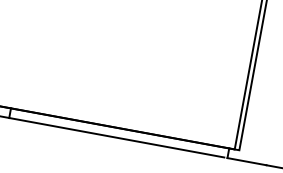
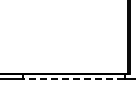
line: (116, 137) -> (73, 78), solid -> dashed

